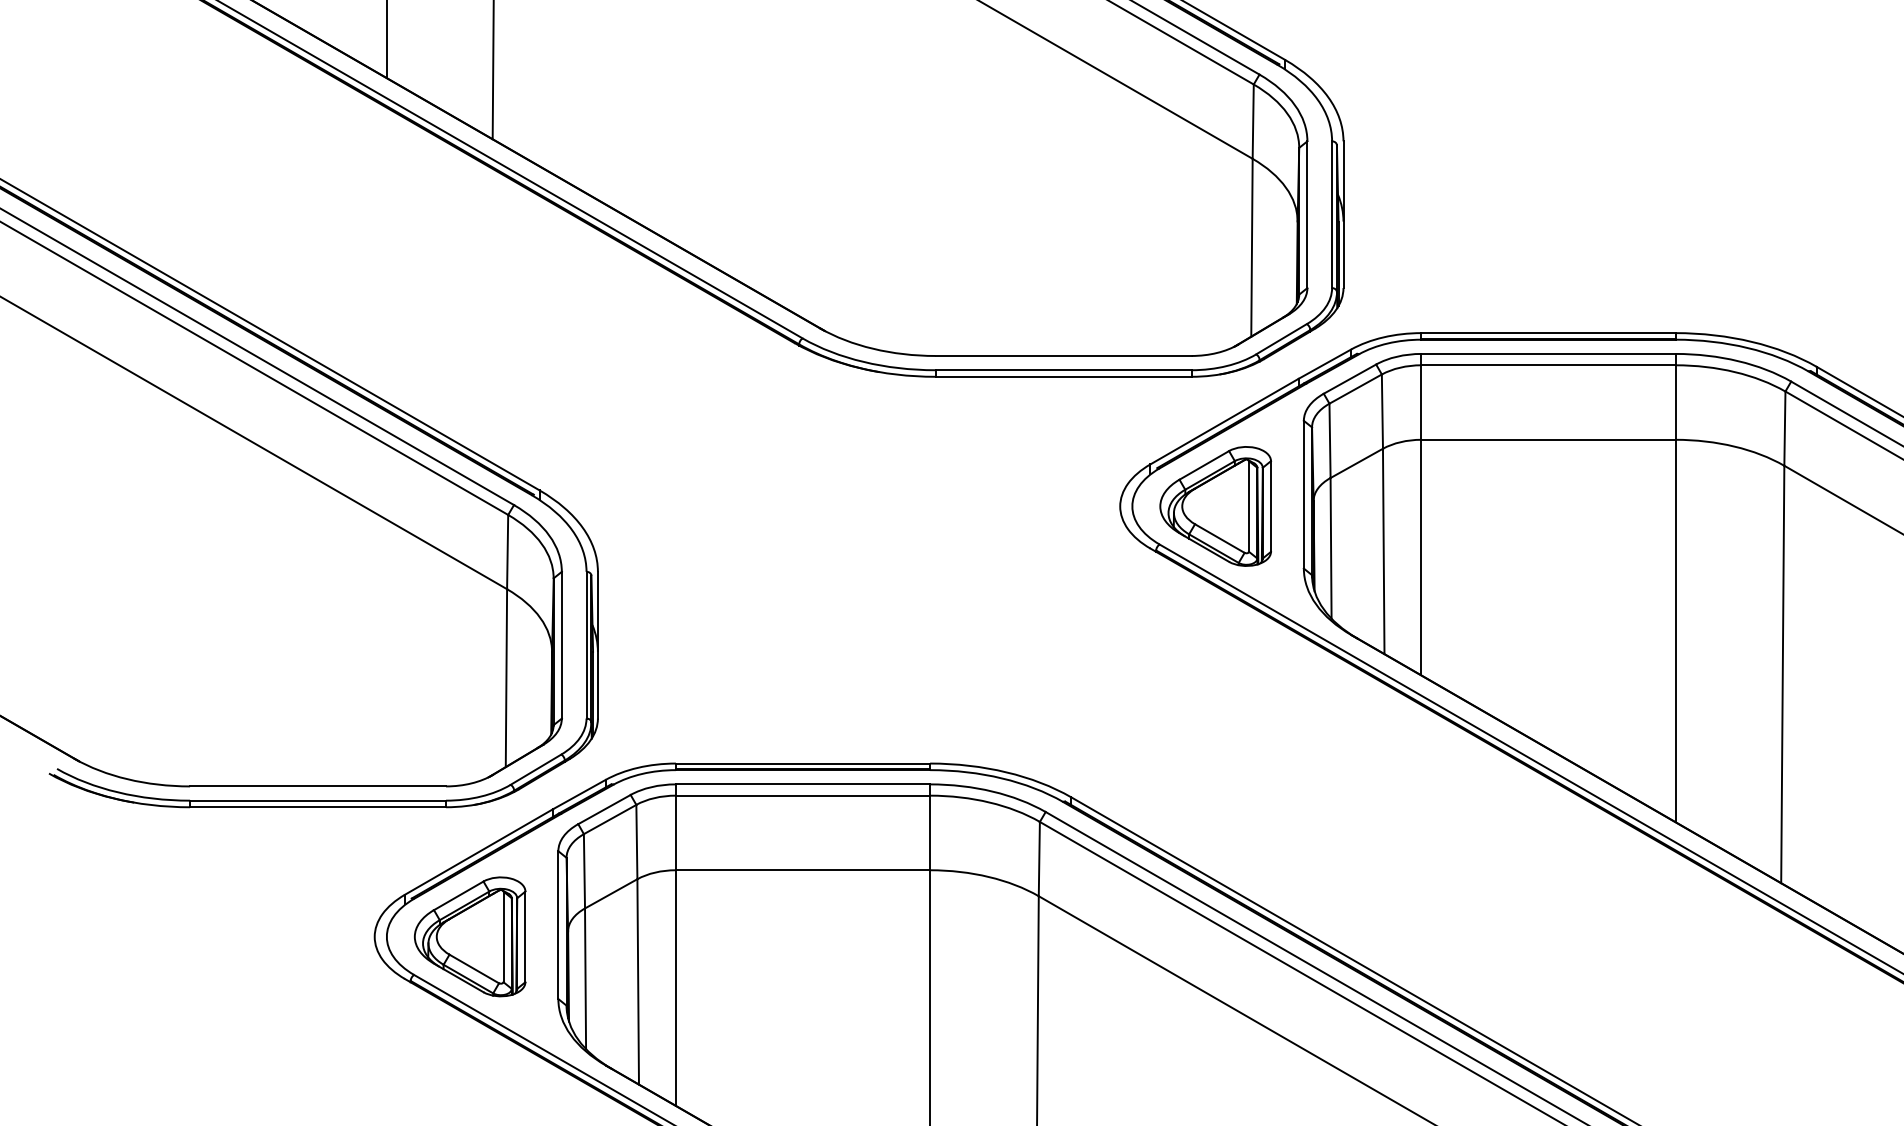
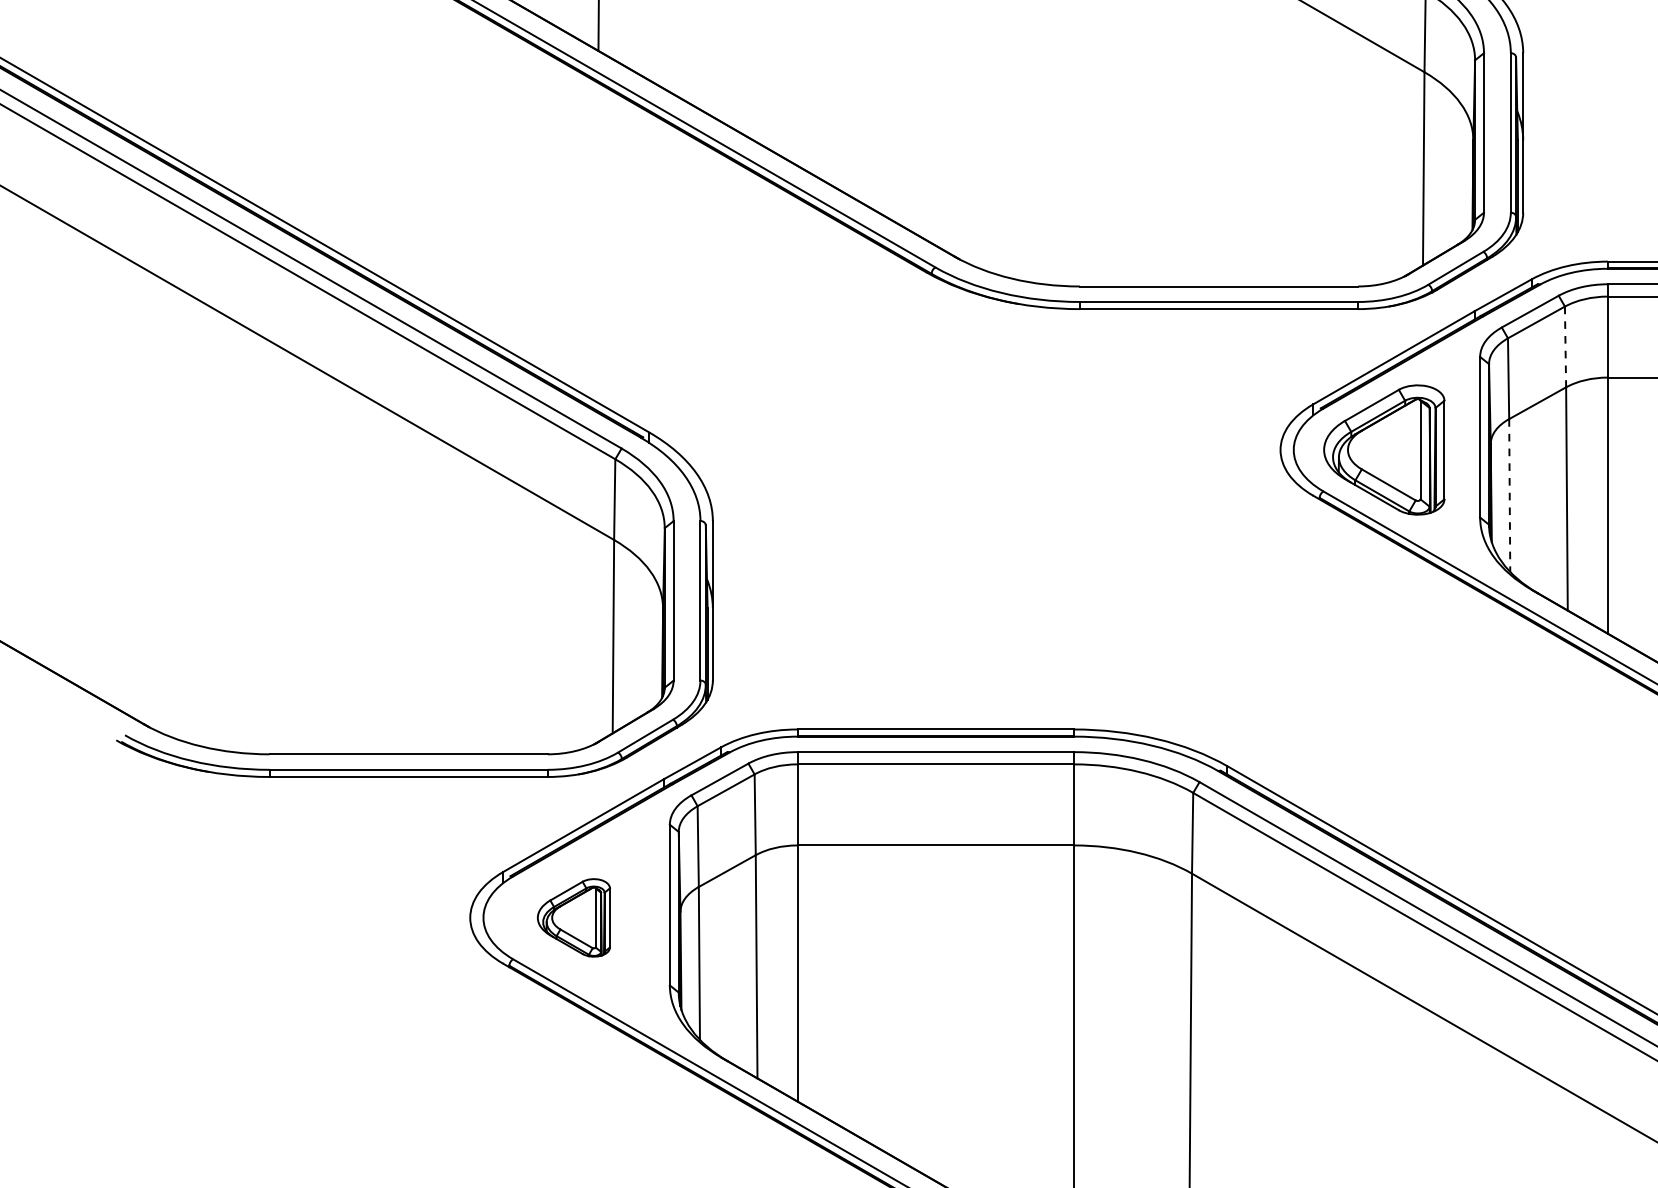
line: (1382, 412) -> (1565, 347), solid -> dashed
line: (1331, 548) -> (1510, 495), solid -> dashed
part: (469, 936) -> (573, 917), size x0.6

